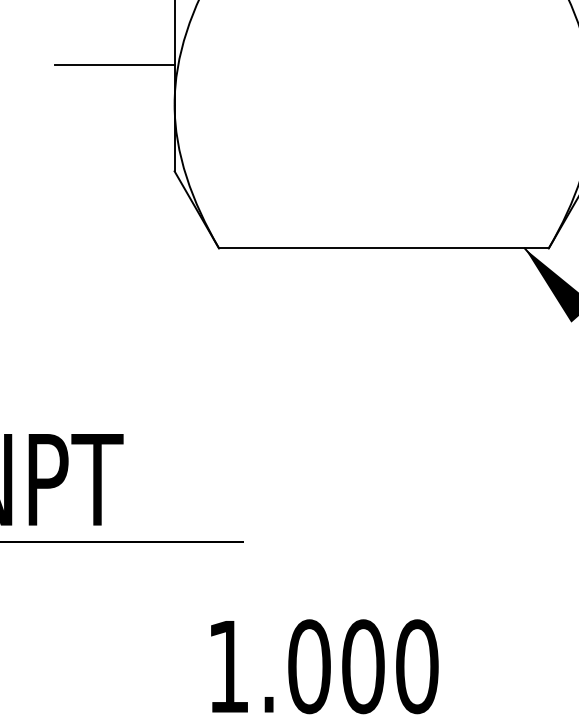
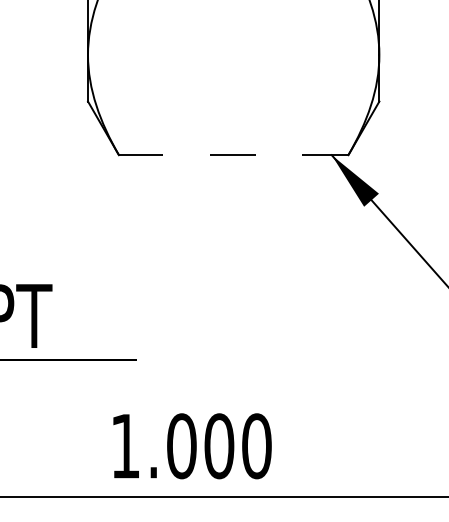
line: (114, 65) -> (46, 27), removed
line: (383, 248) -> (233, 155), solid -> dashed

